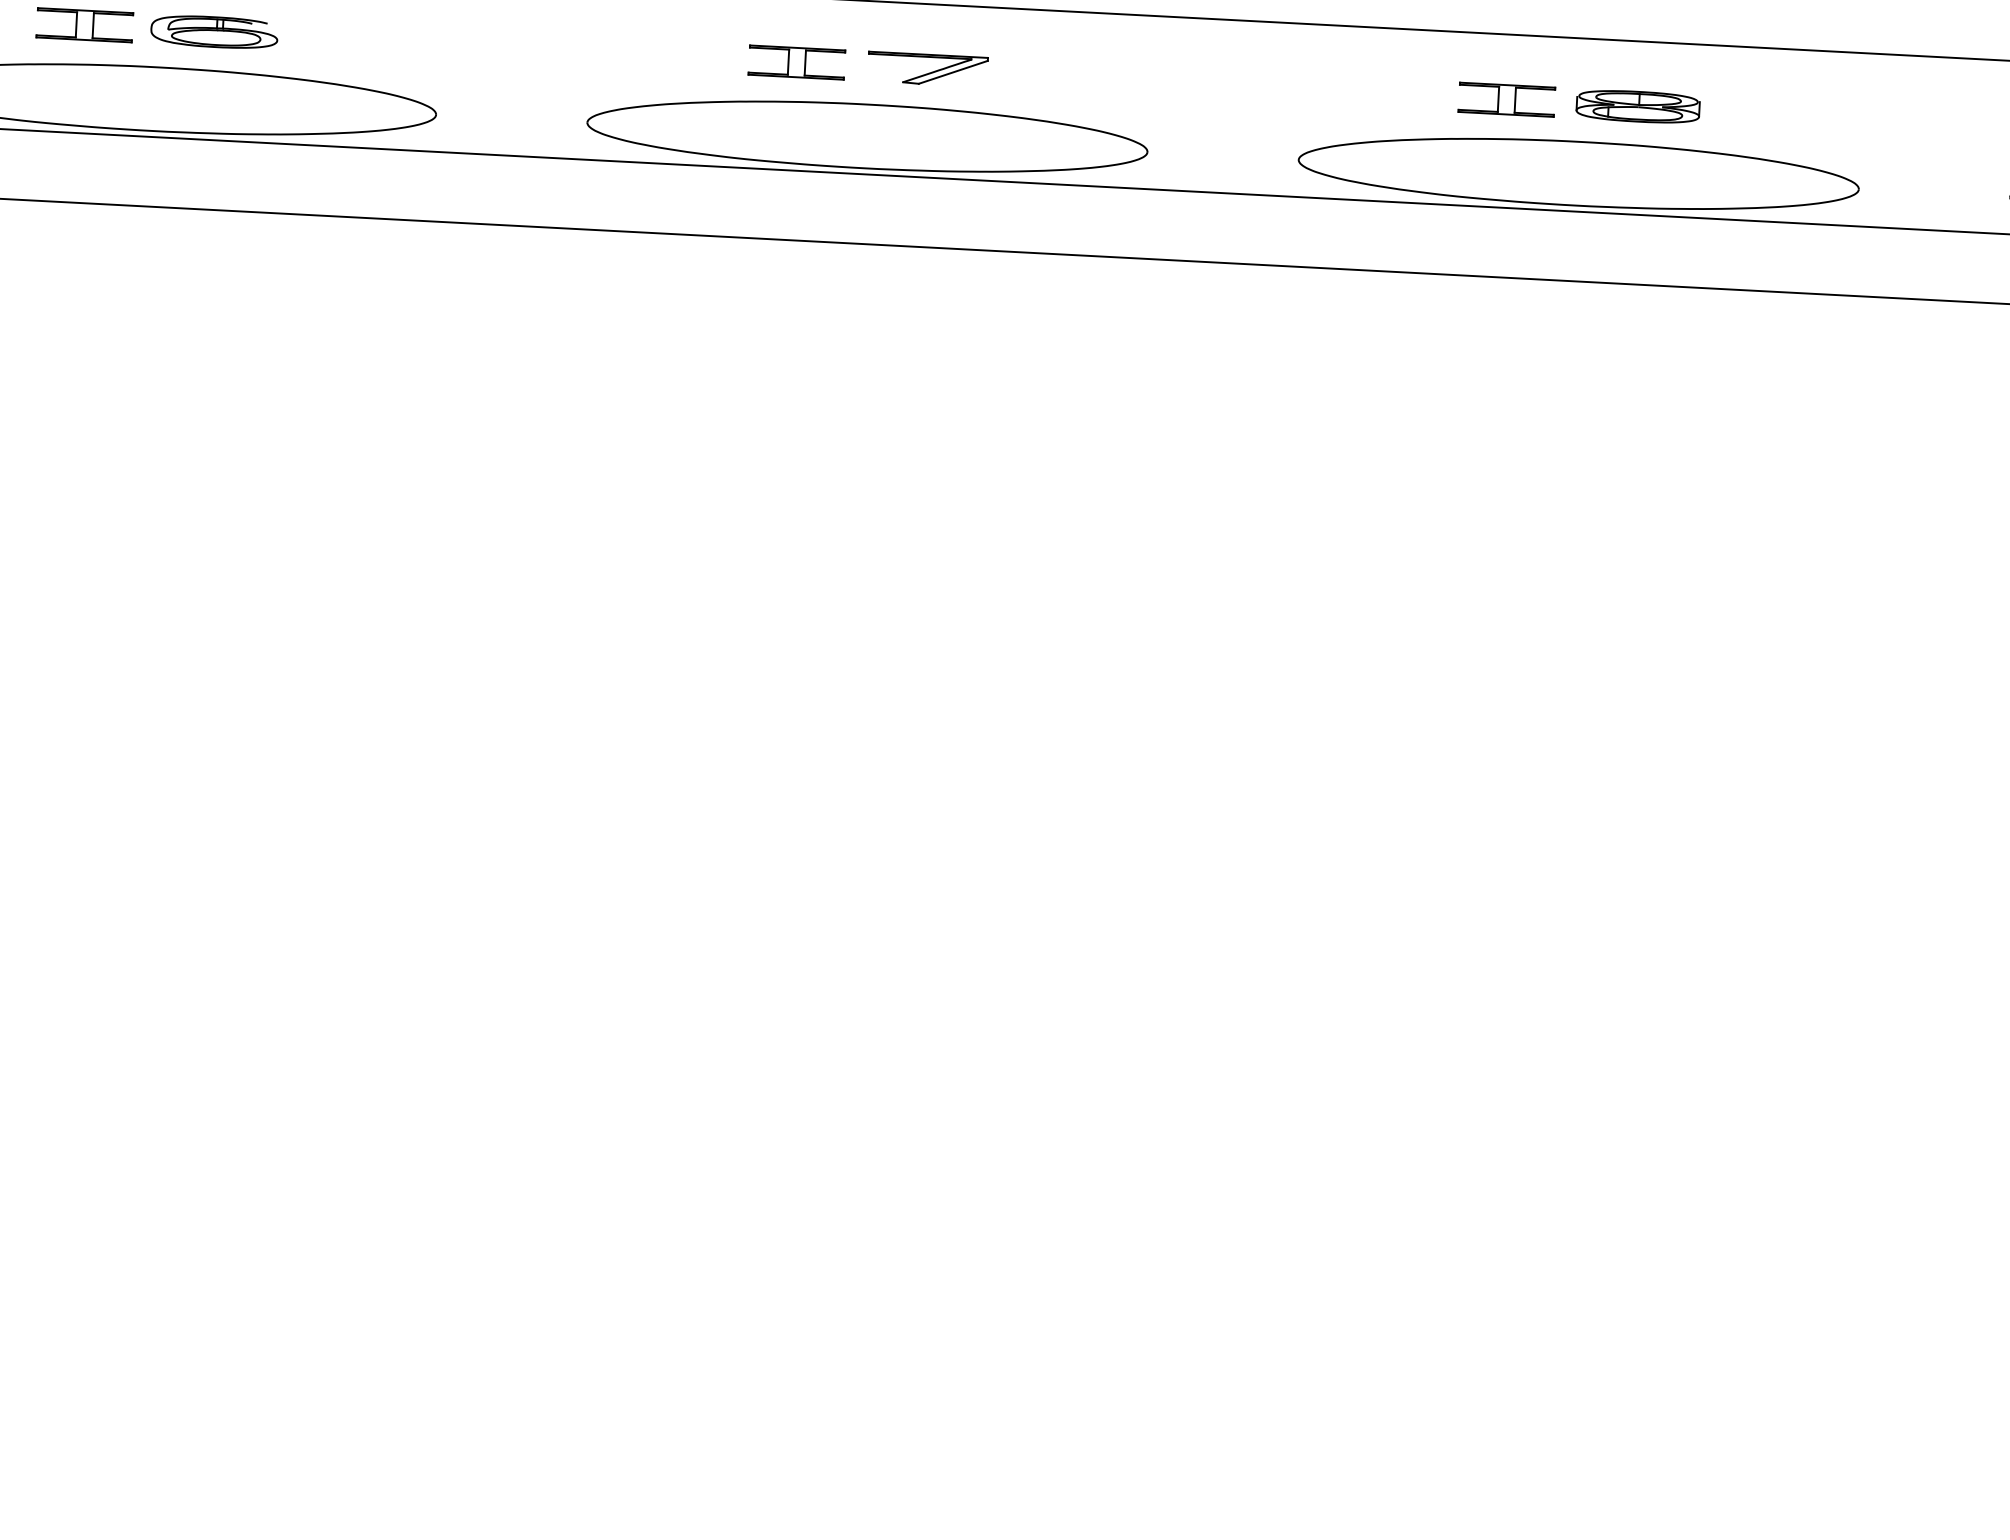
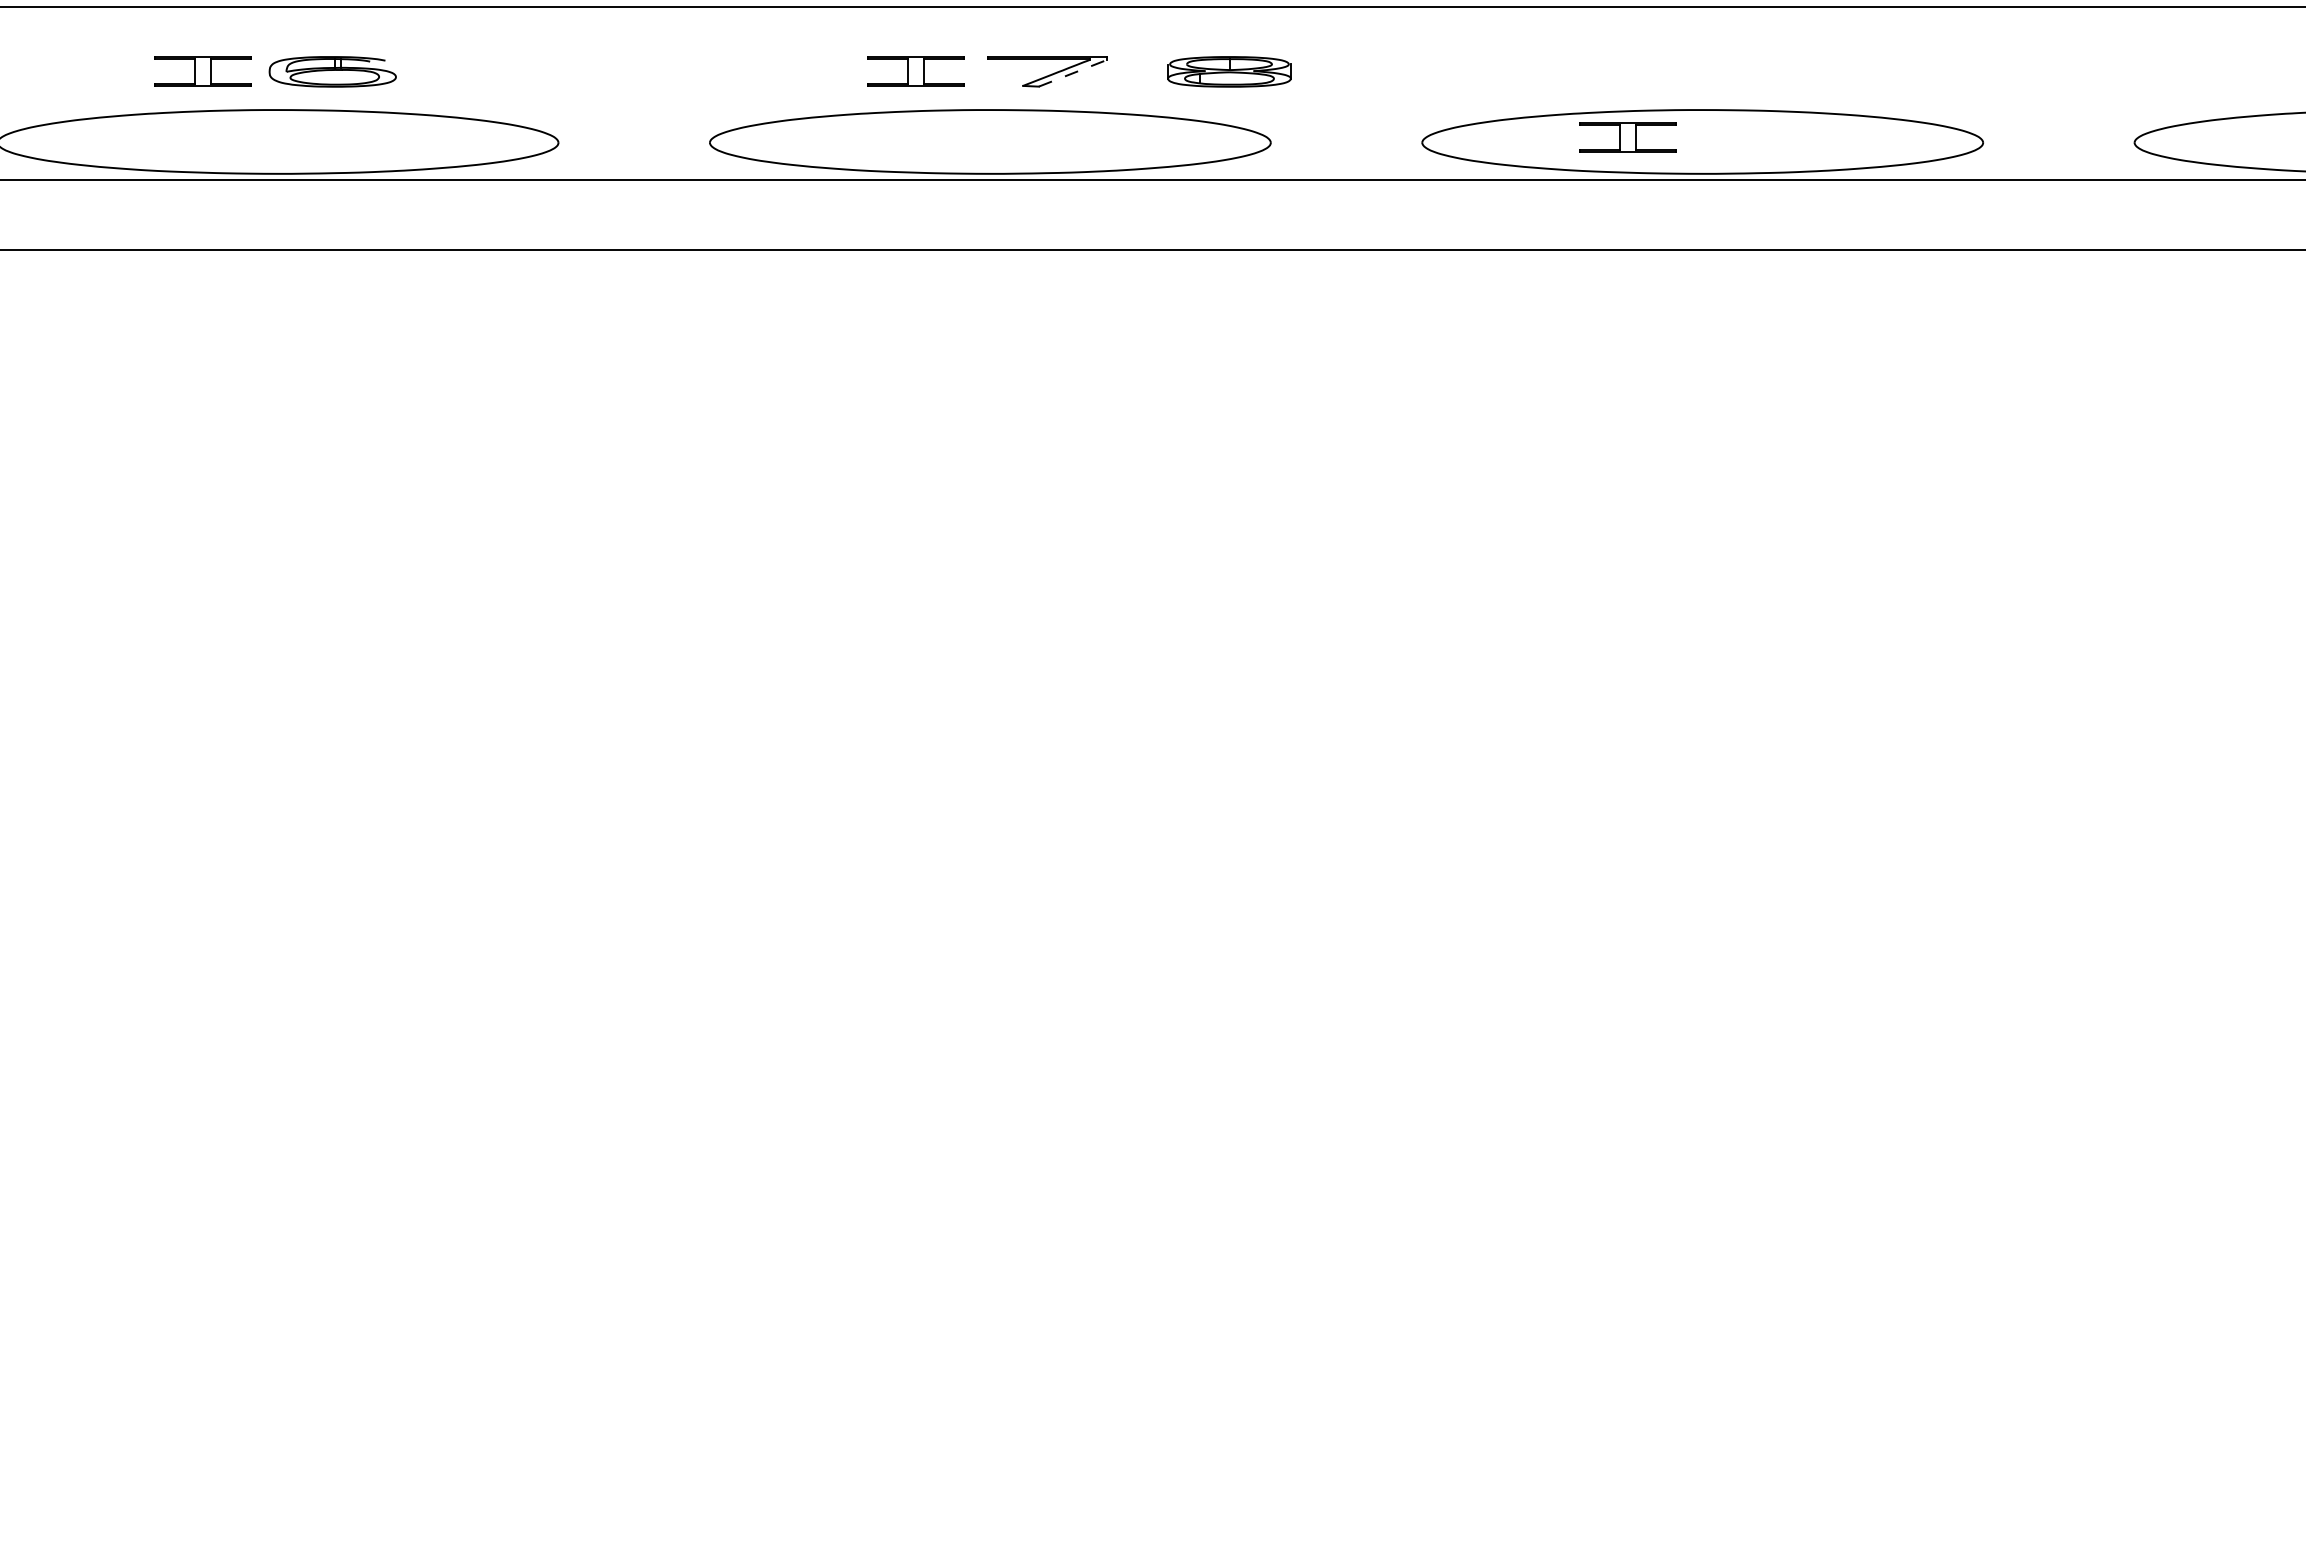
line: (954, 72) -> (1073, 73), solid -> dashed
part: (1506, 99) -> (1627, 137), moved
part: (1638, 106) -> (1229, 71), moved

